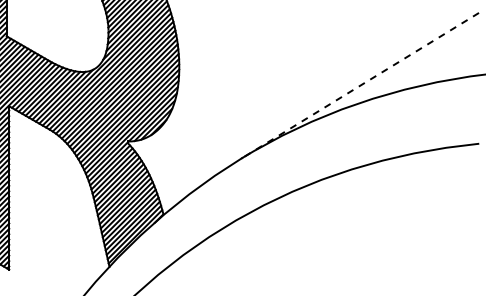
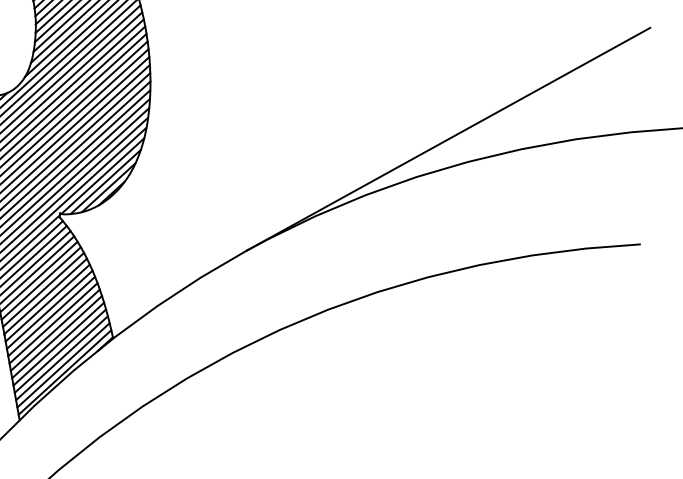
line: (360, 85) -> (448, 139), dashed -> solid

